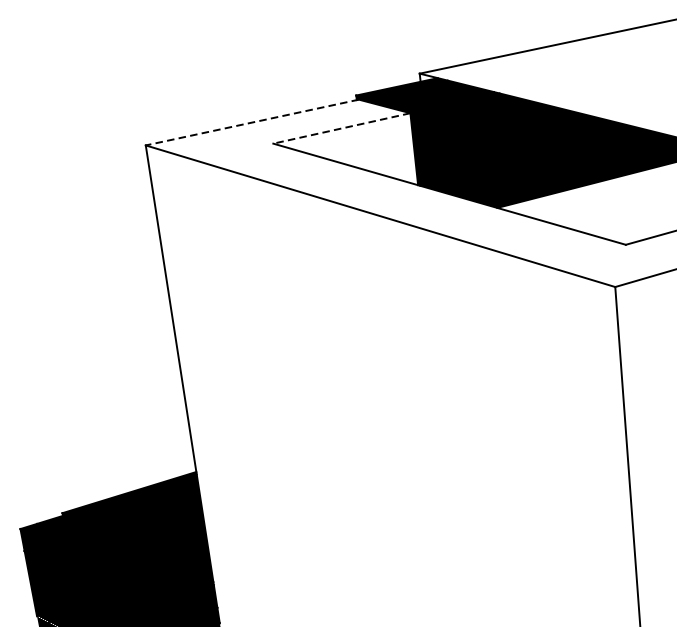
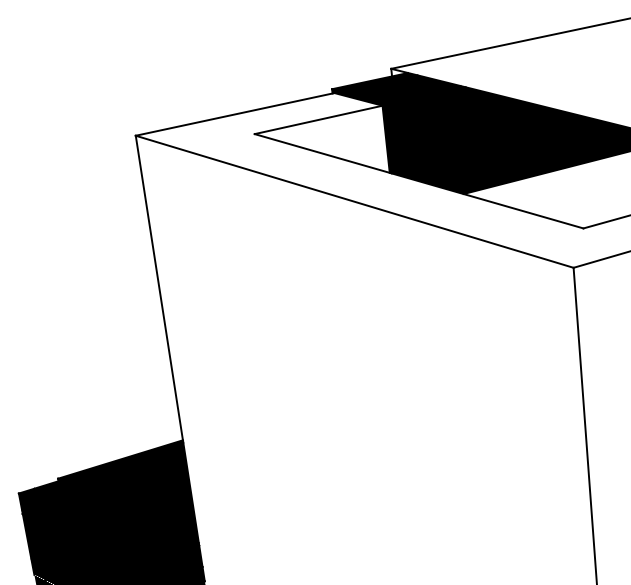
line: (252, 122) -> (235, 114), dashed -> solid
line: (341, 129) -> (318, 120), dashed -> solid

